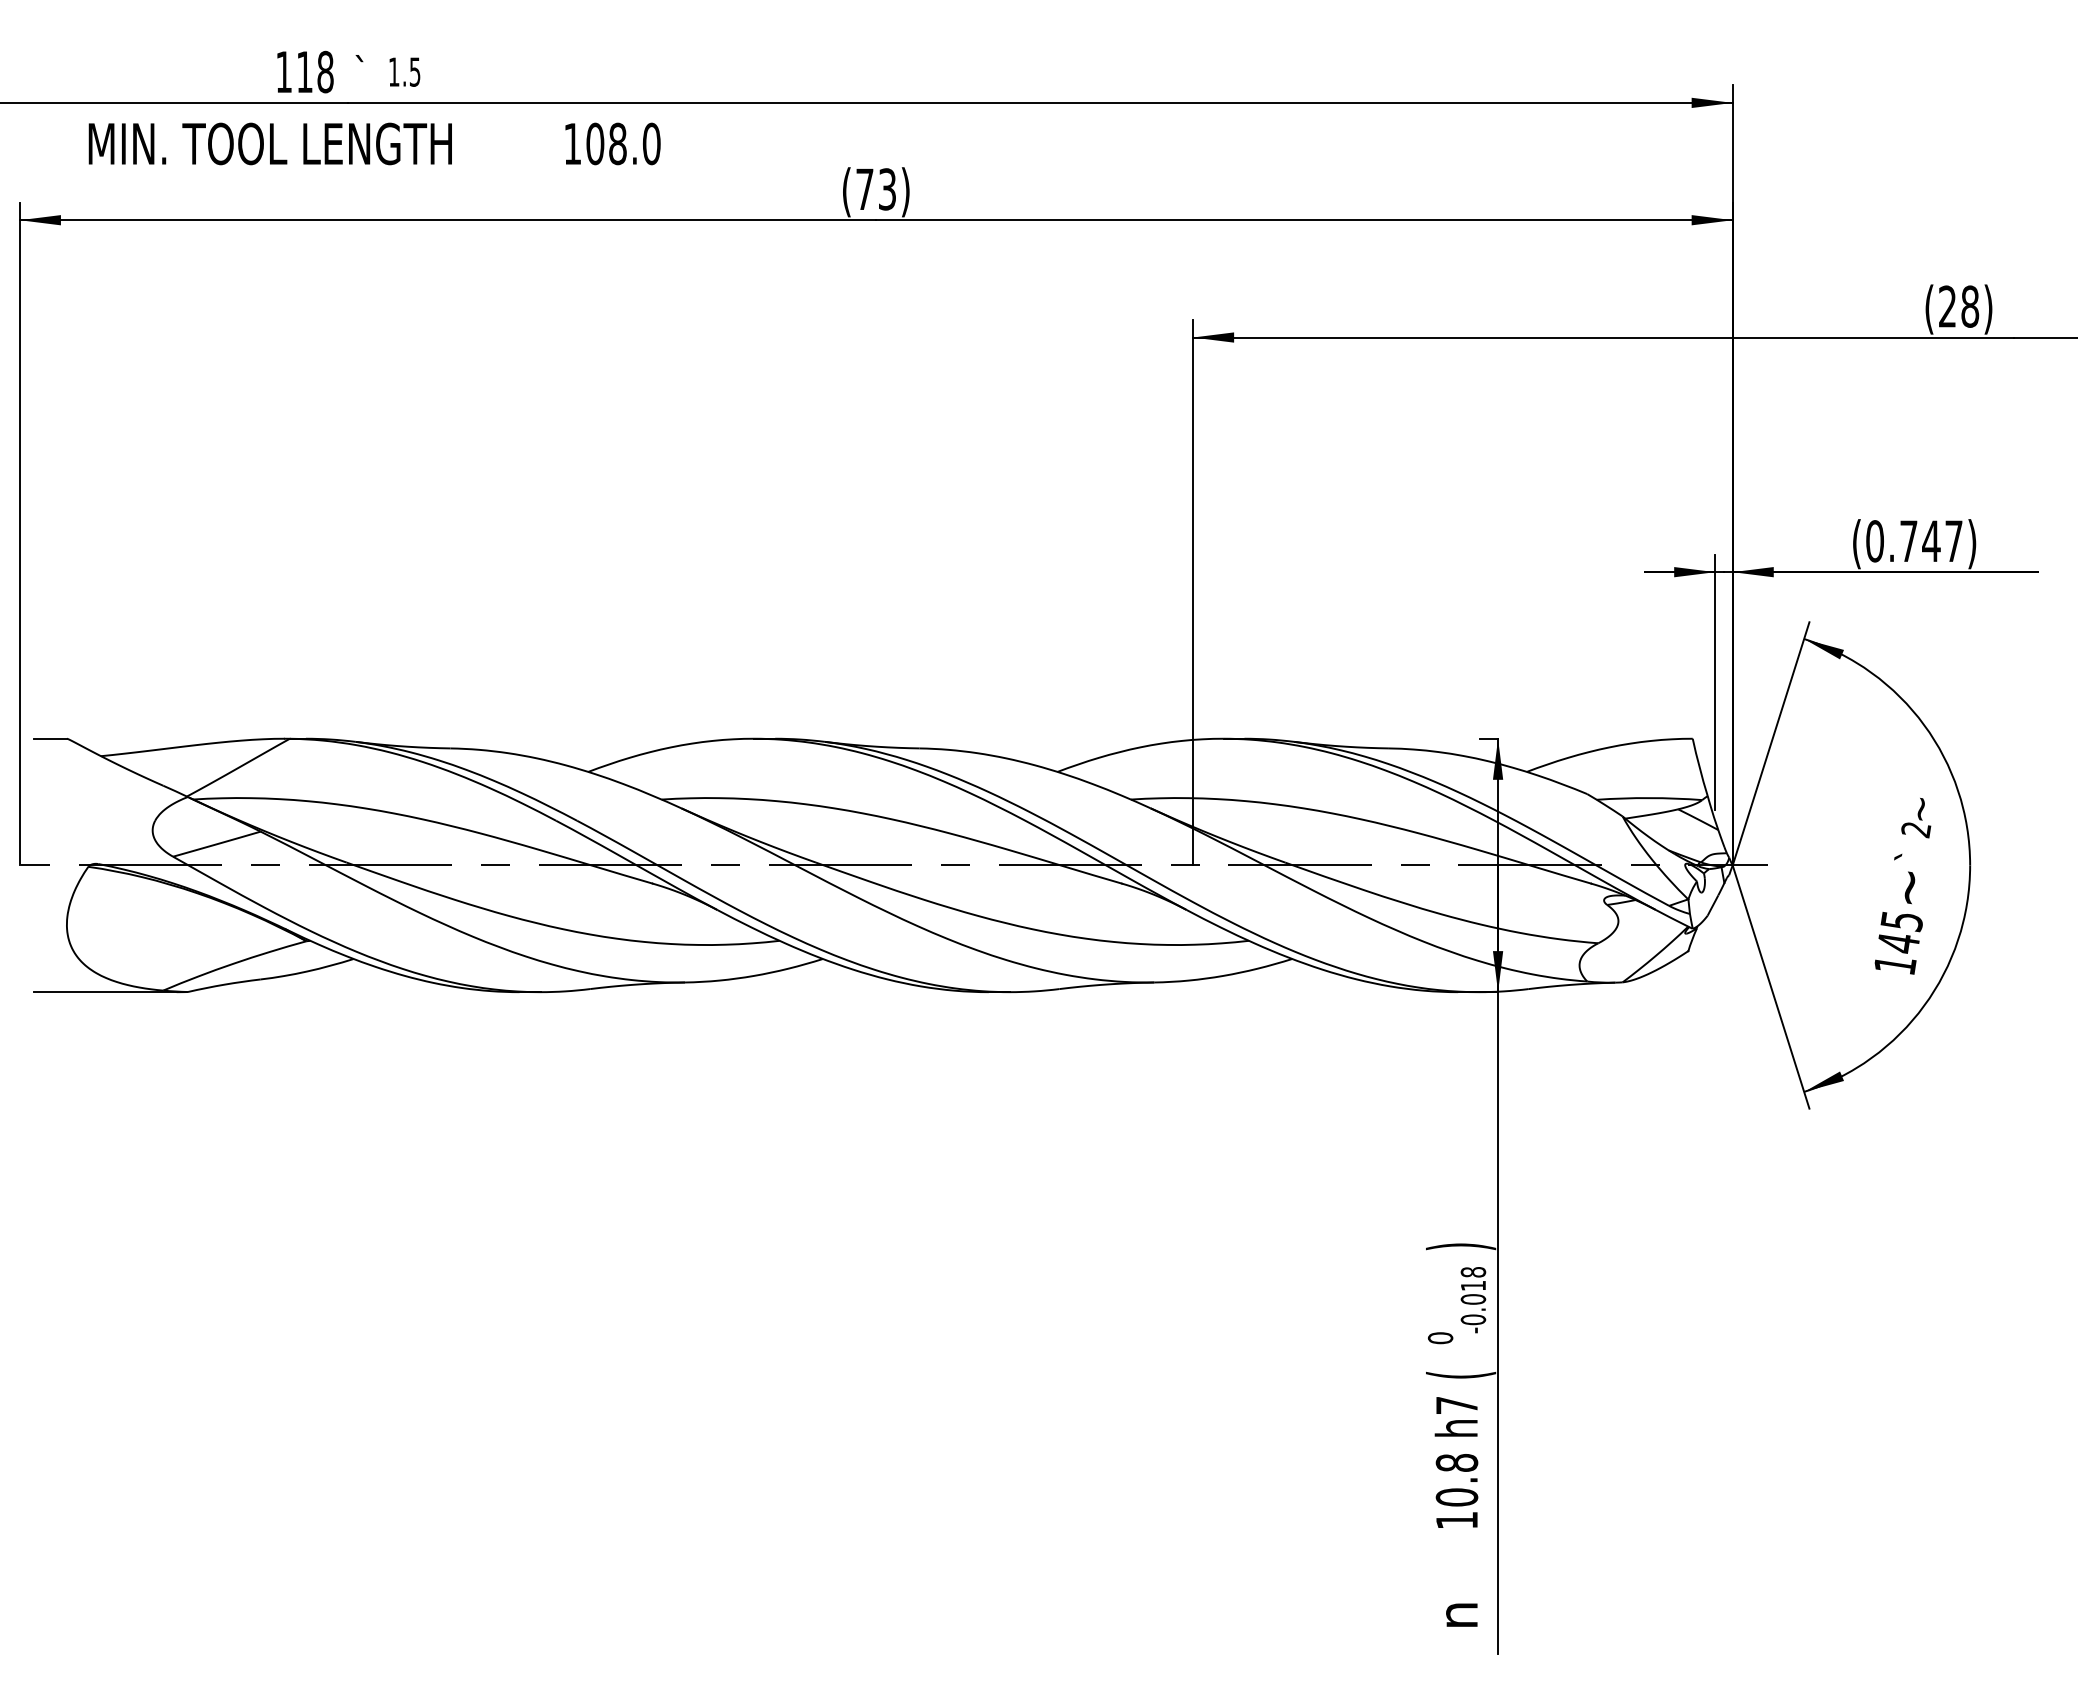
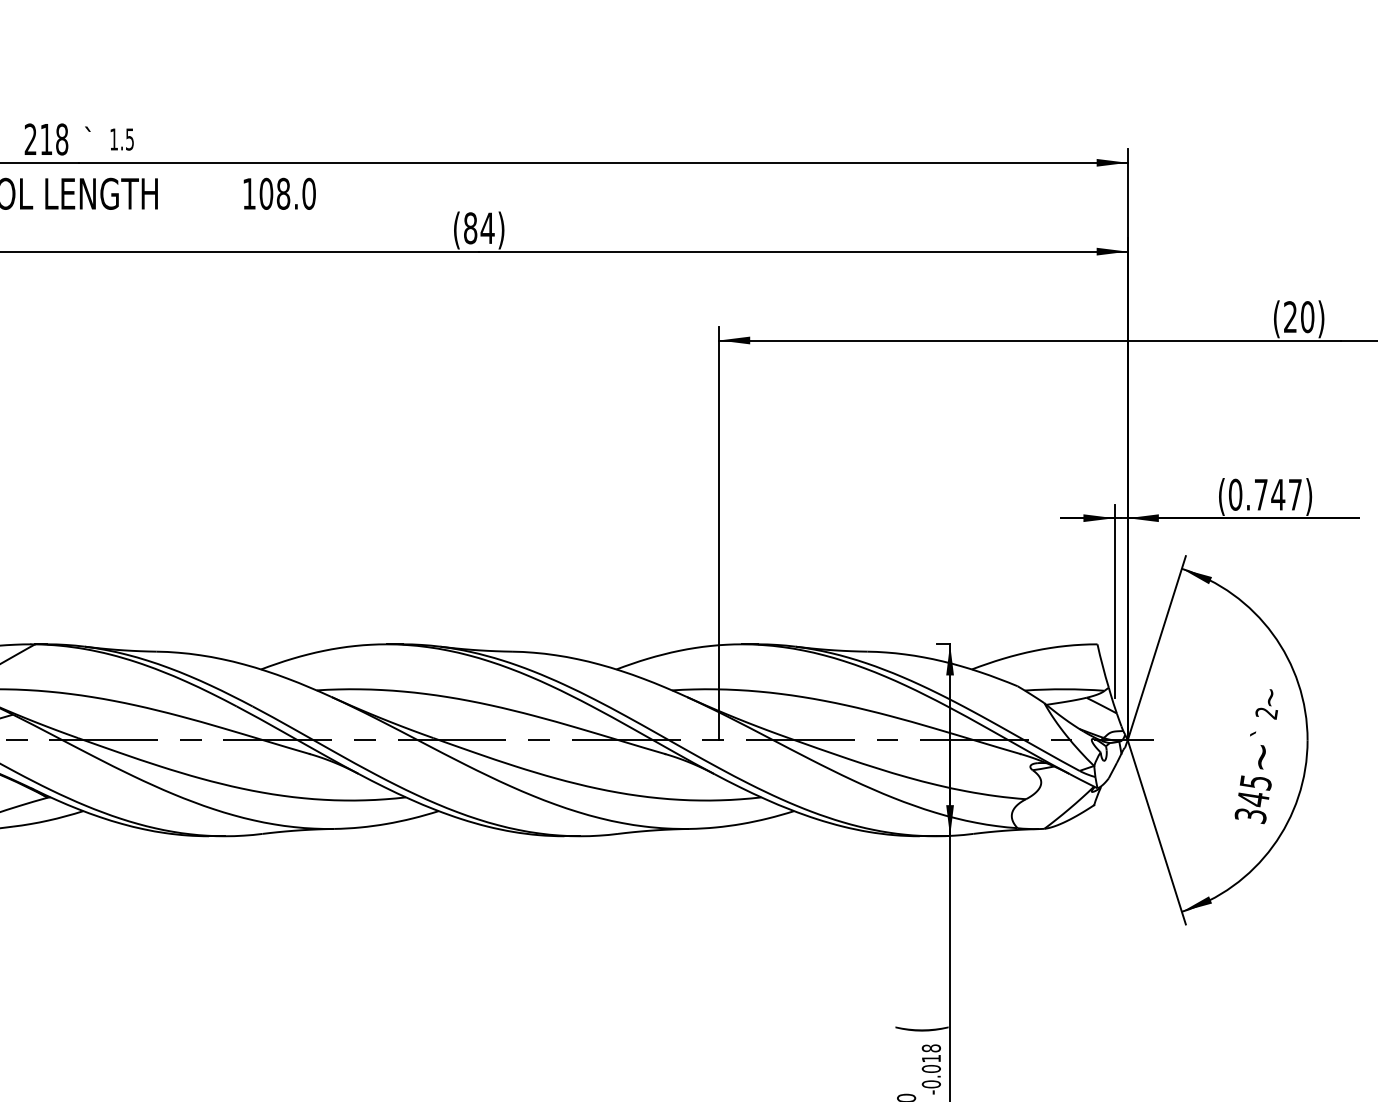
text: (283, 71) -> (30, 139), 118 -> 218
text: (876, 189) -> (479, 228), (73) -> (84)
text: (1970, 306) -> (1307, 317), (28) -> (20)
text: (1895, 965) -> (1251, 816), 145 -> 345
text: (1461, 1246) -> (922, 1028), ) -> (

